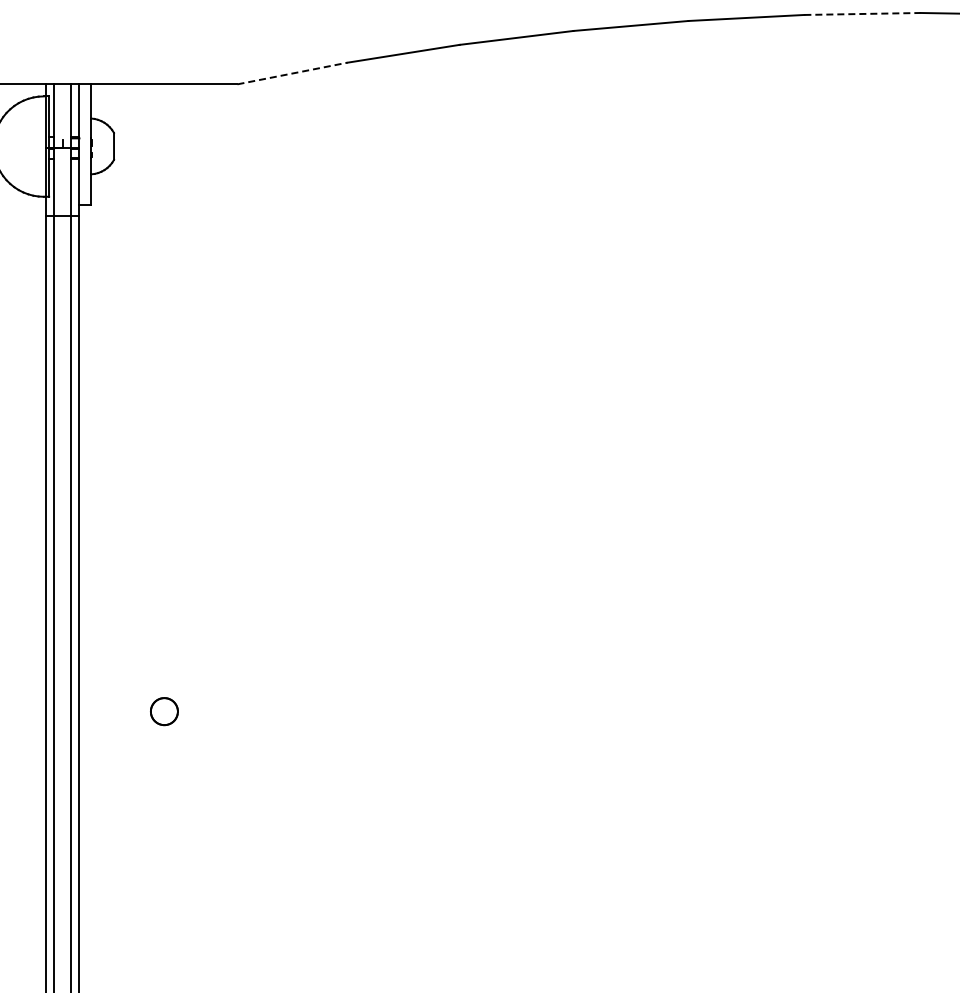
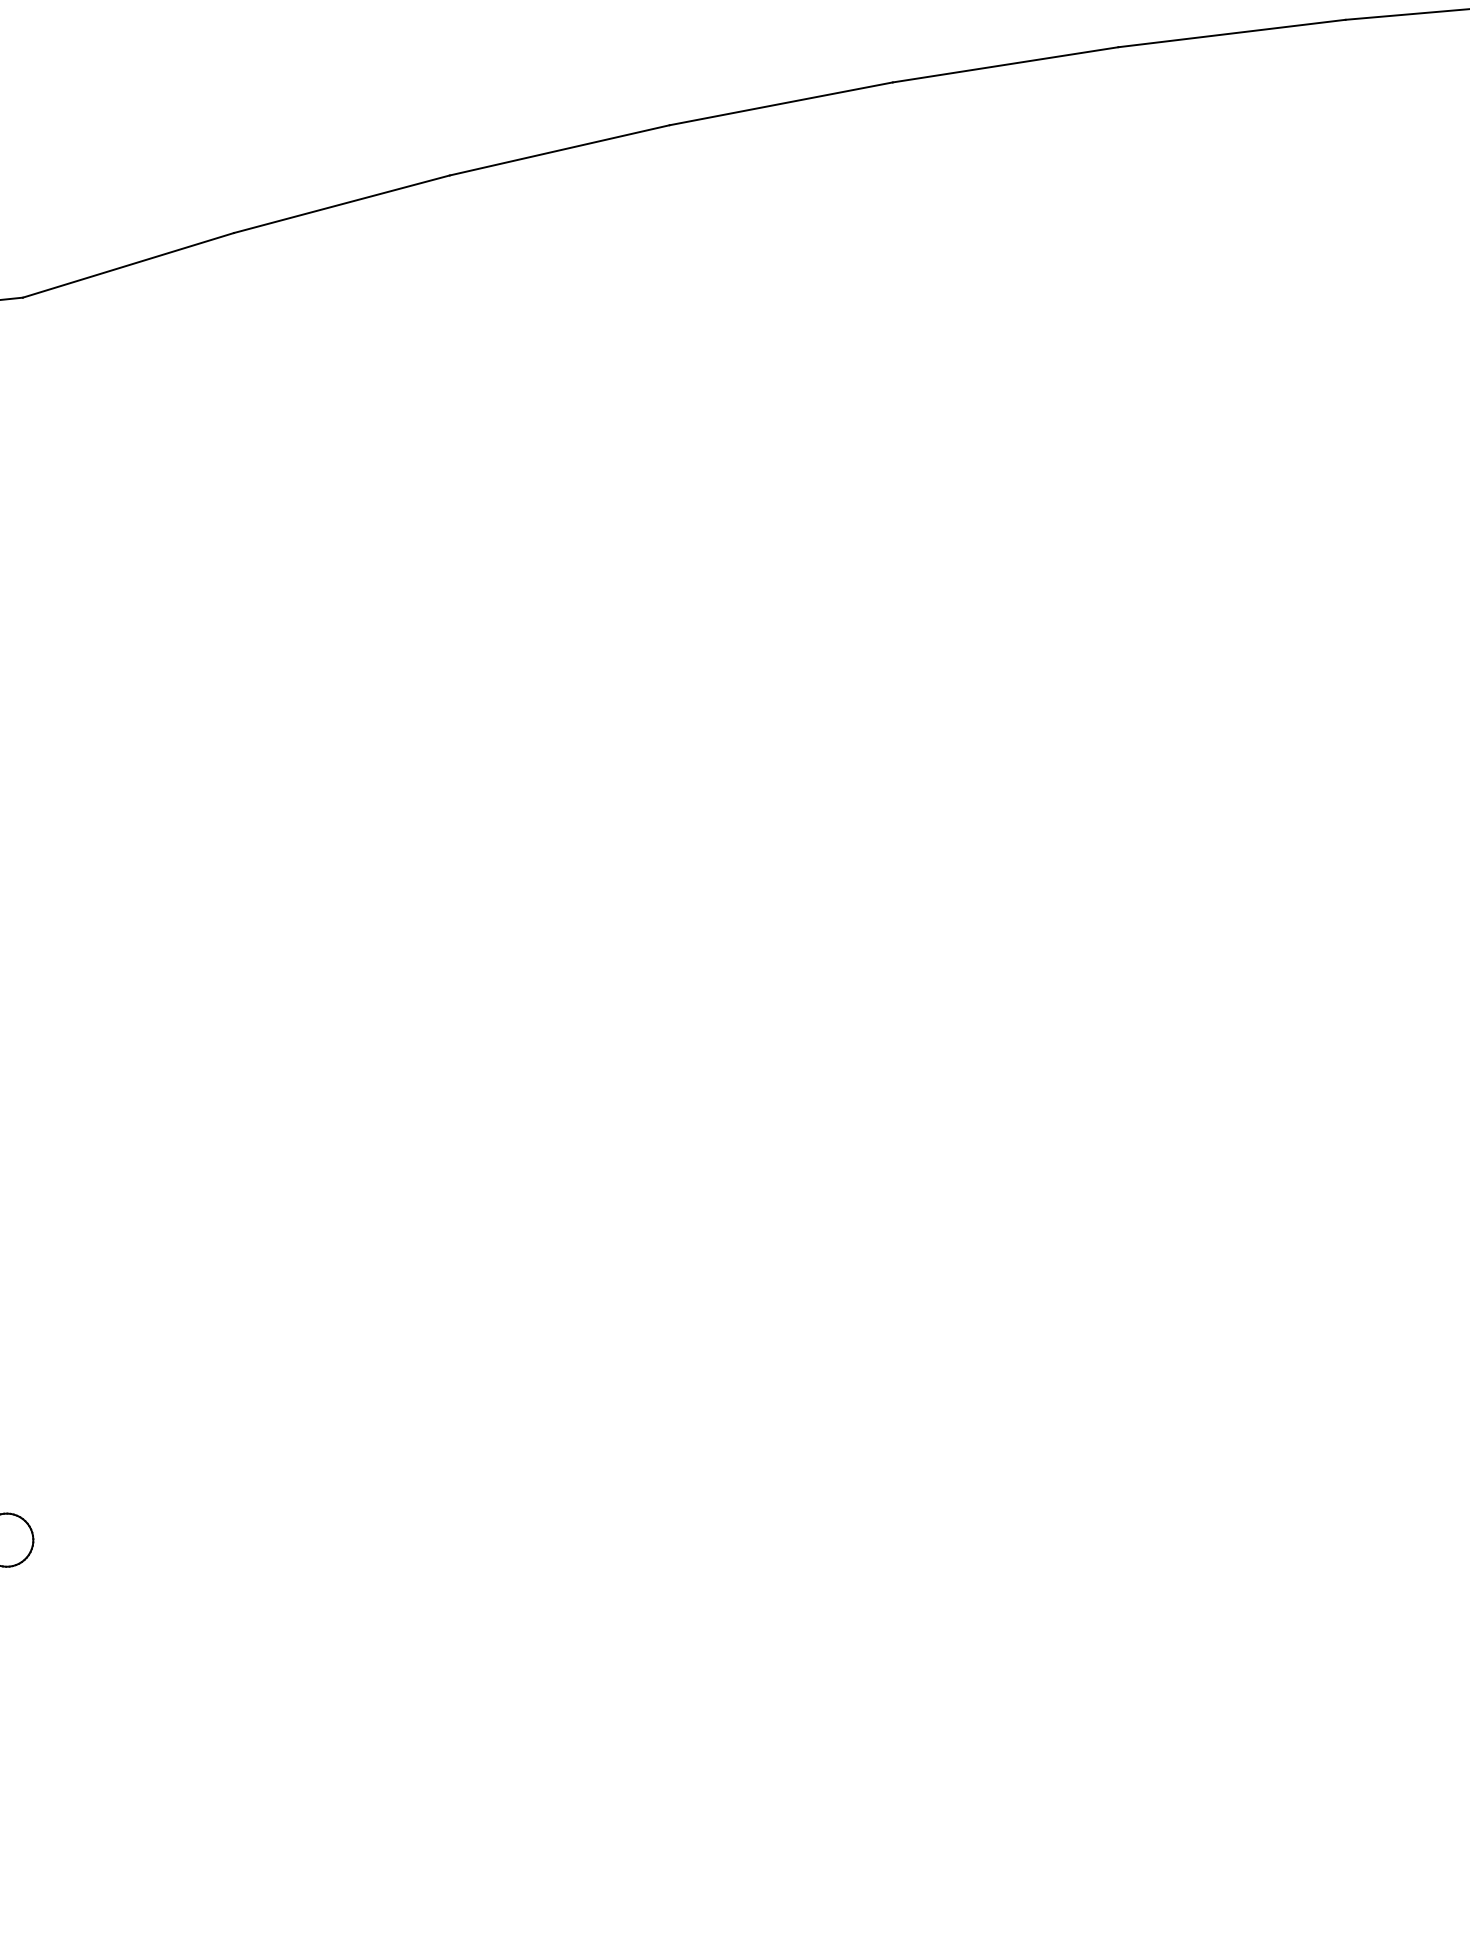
line: (862, 13) -> (1231, 32), dashed -> solid
line: (292, 73) -> (128, 265), dashed -> solid

